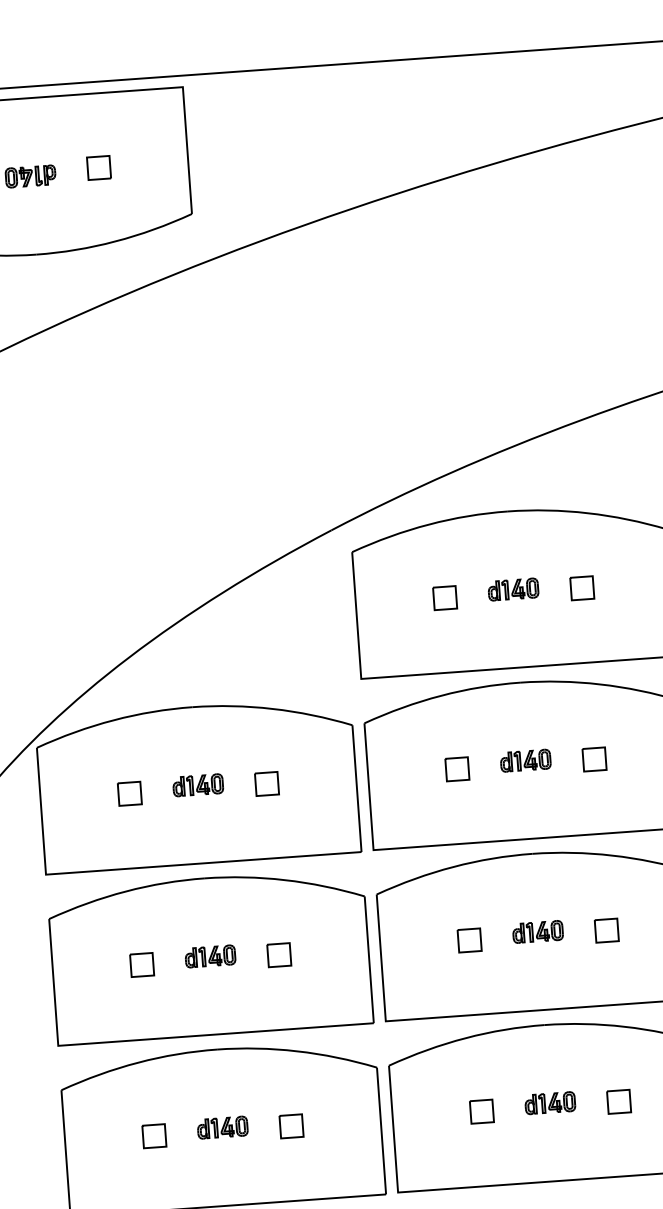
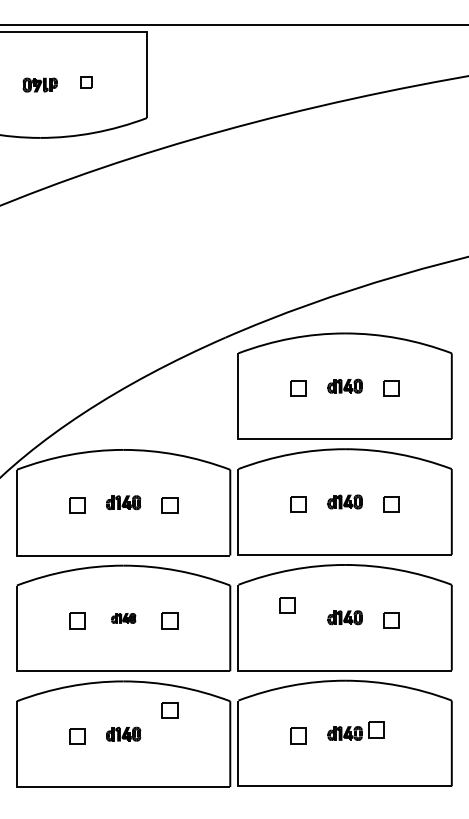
part: (98, 167) -> (86, 82), size x0.7
part: (469, 940) -> (287, 605), moved
part: (210, 956) -> (123, 618), size x0.7
part: (619, 1101) -> (376, 729), moved
part: (290, 1126) -> (169, 710), moved

